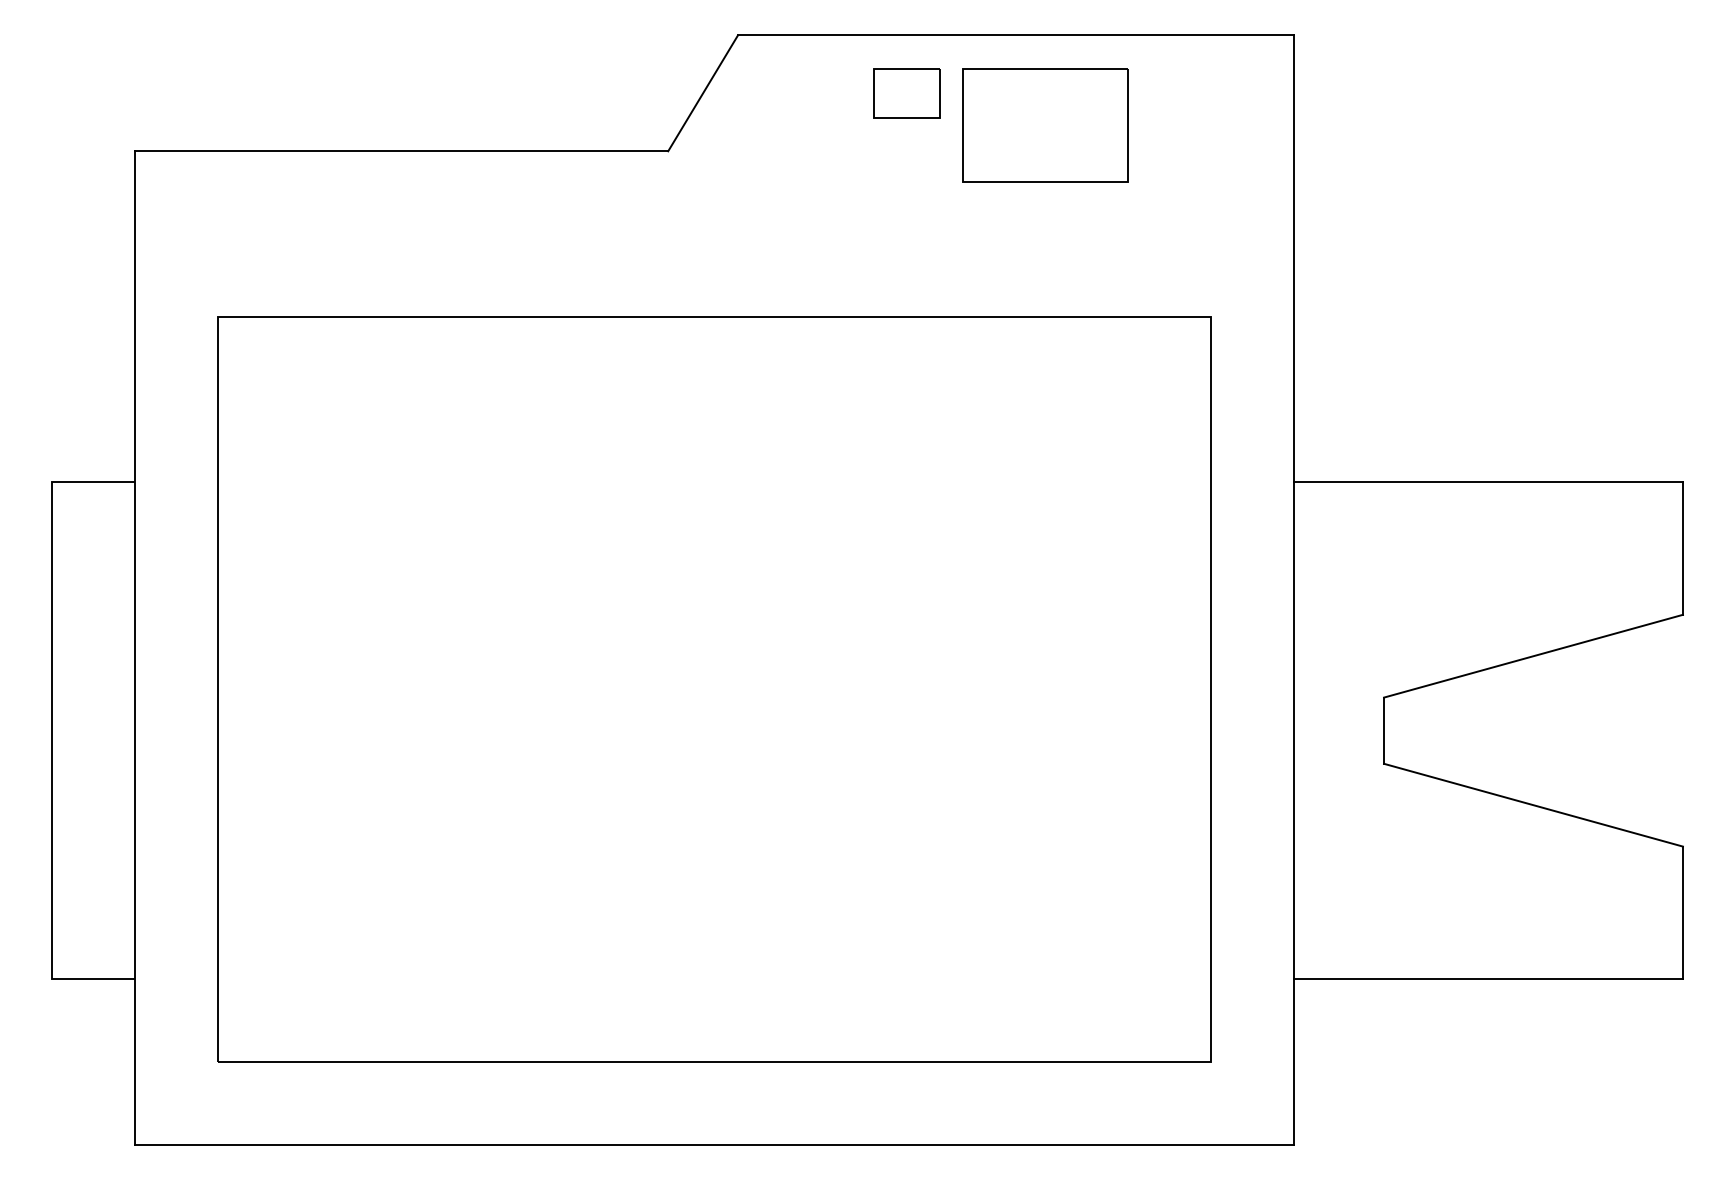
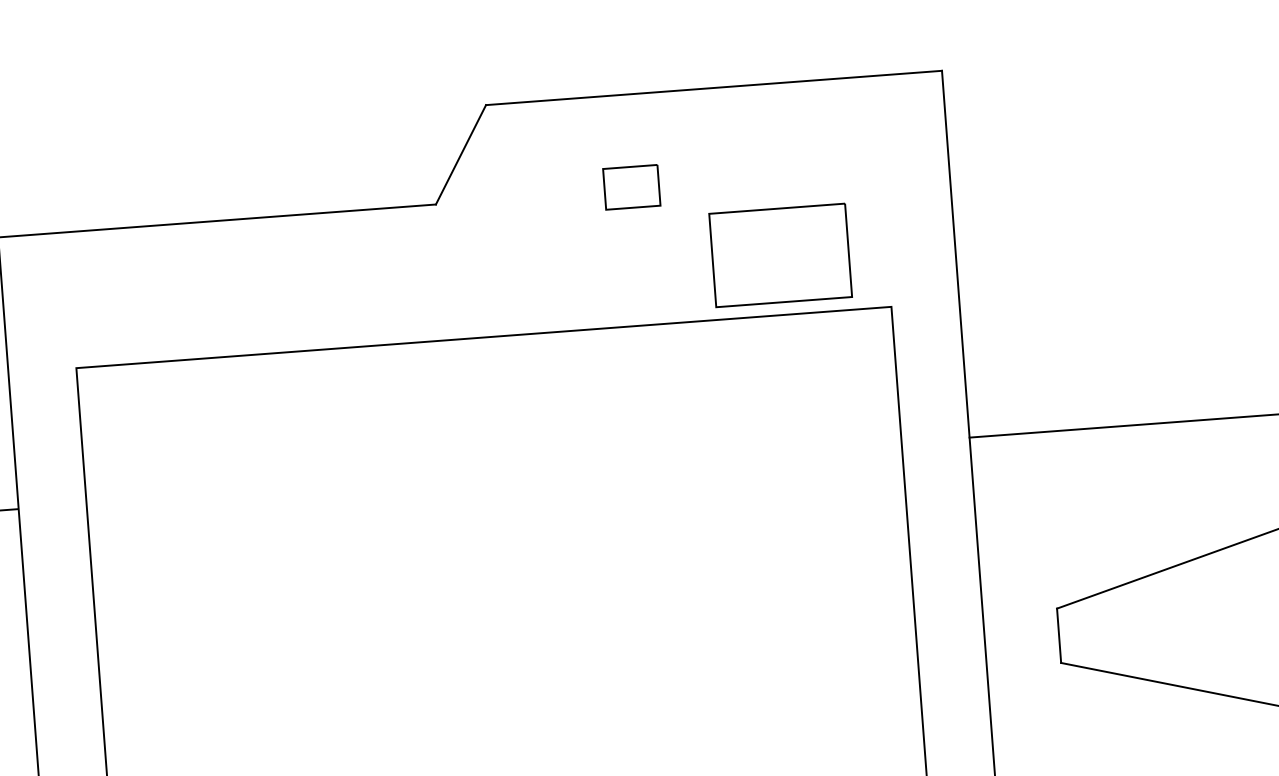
part: (906, 93) -> (631, 187), moved
part: (1045, 125) -> (780, 255), moved

